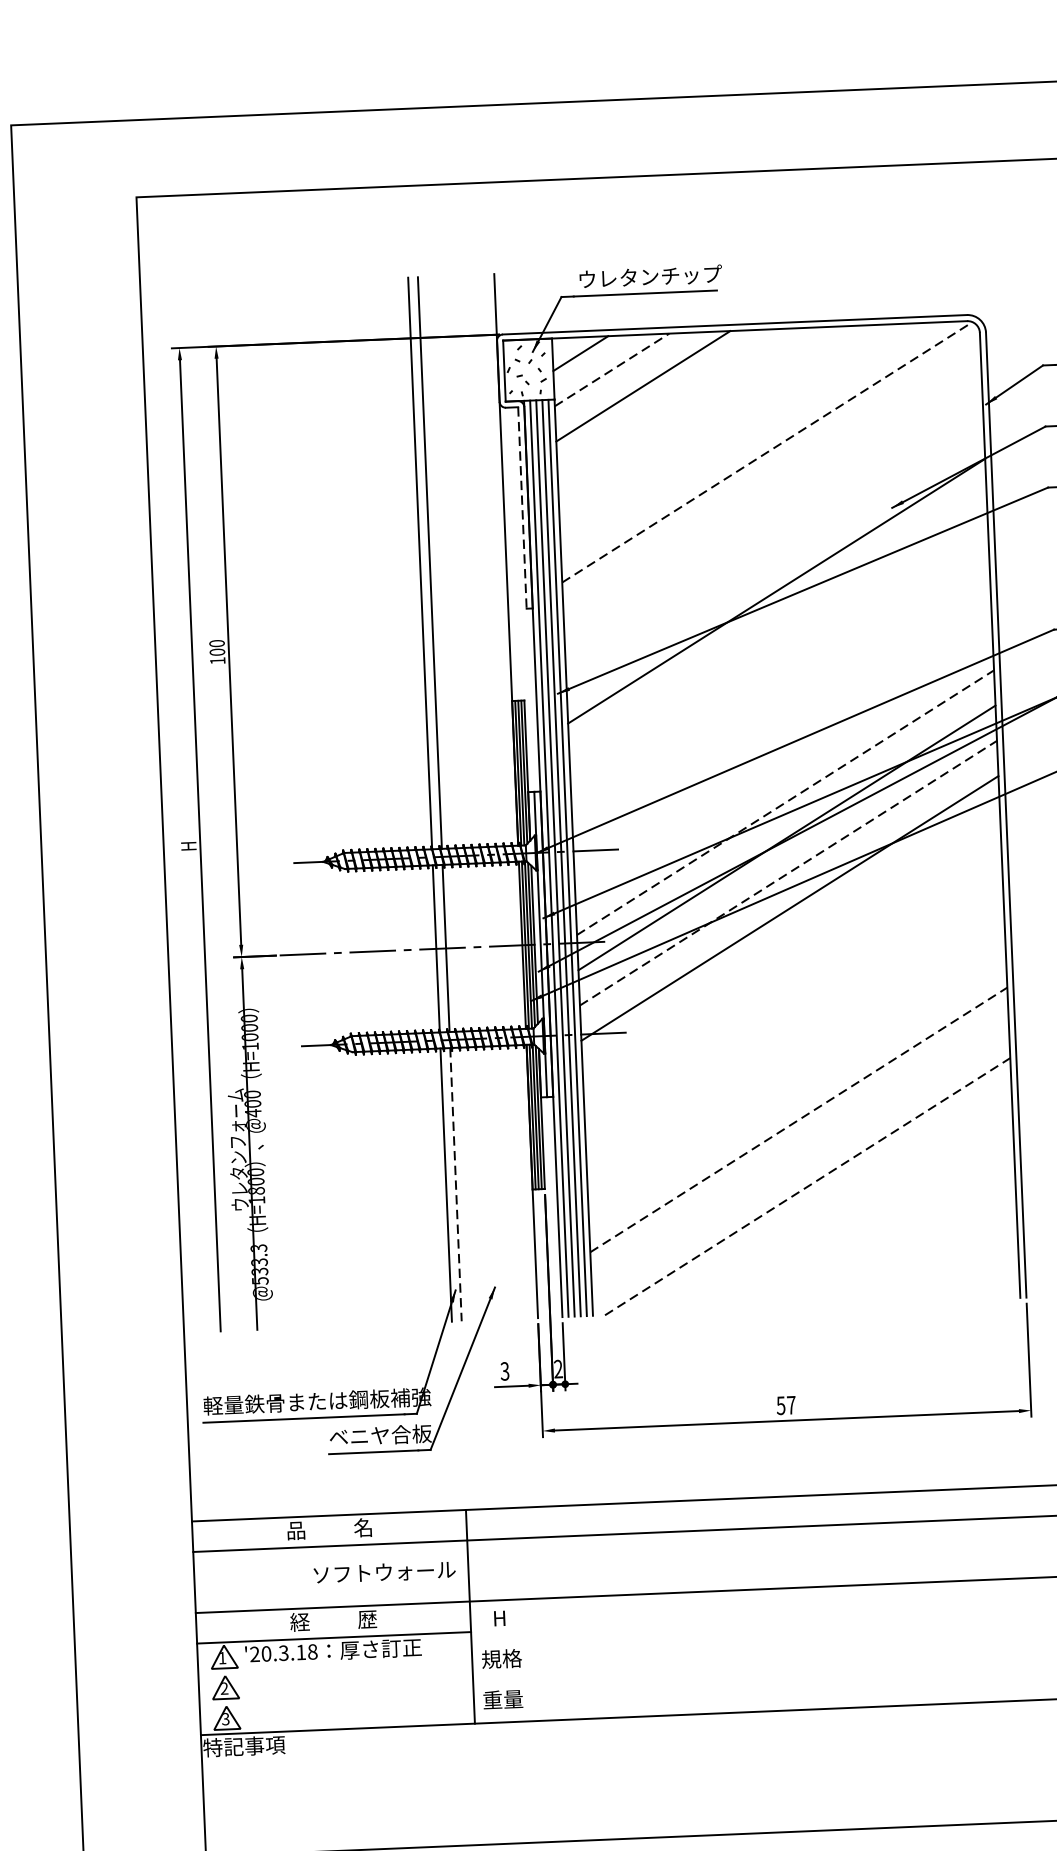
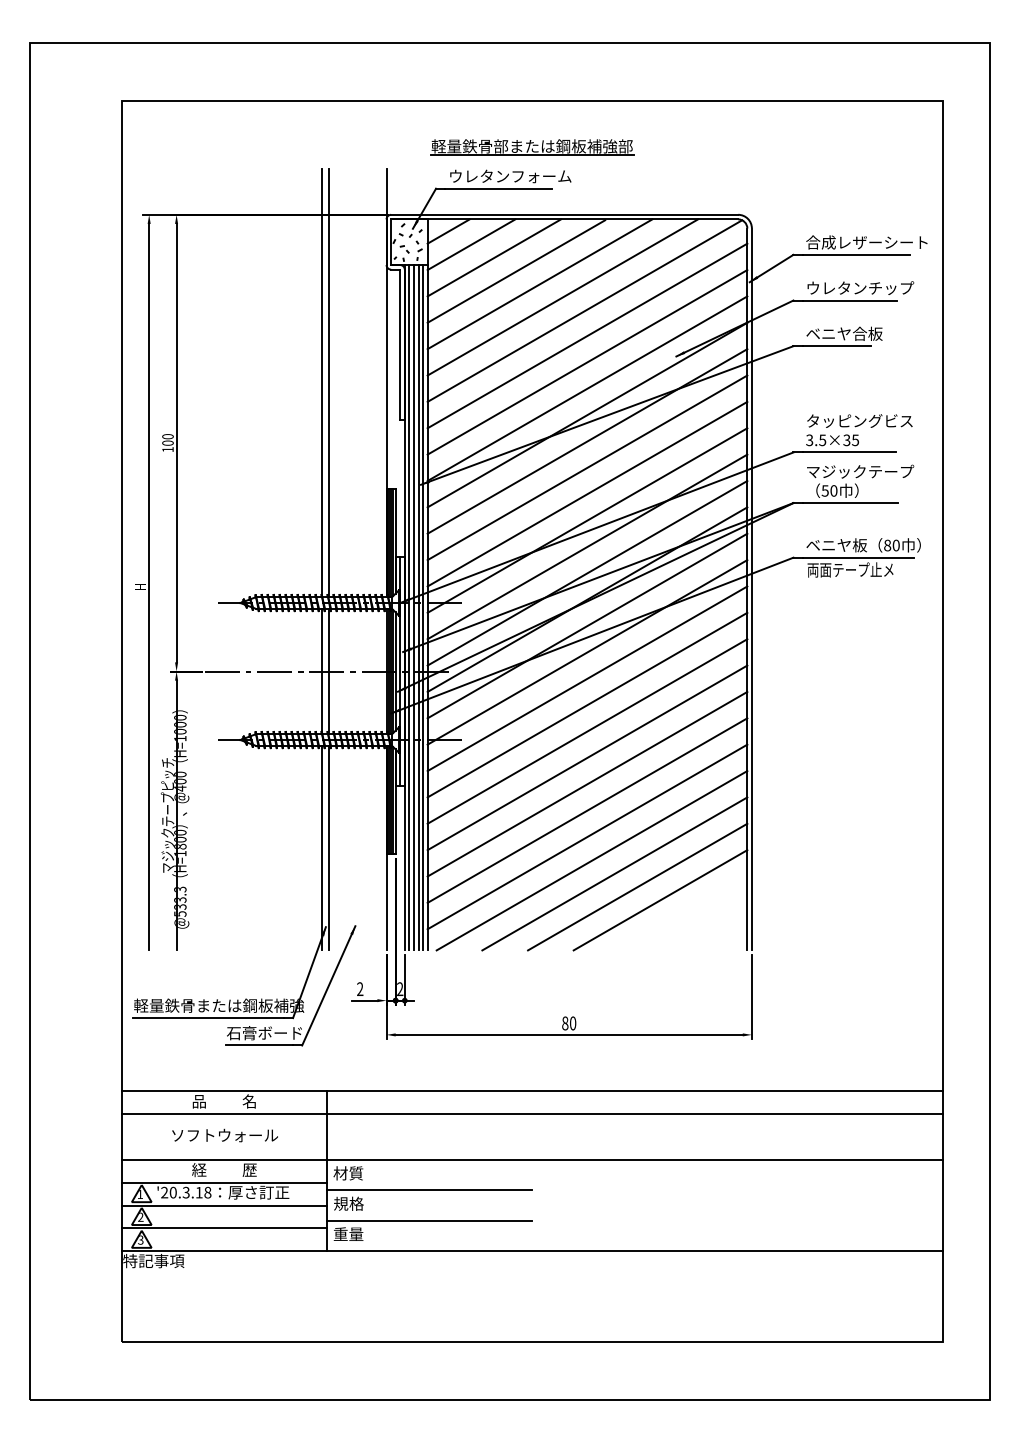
part: (688, 236) -> (532, 147), added
text: (701, 274) -> (541, 176), ウレタンチップ -> ウレタンフォーム
line: (612, 369) -> (471, 244), dashed -> solid
line: (673, 403) -> (516, 271), added
line: (705, 419) -> (539, 284), added
line: (736, 435) -> (562, 297), added
line: (766, 452) -> (584, 311), dashed -> solid
line: (772, 484) -> (587, 335), added
line: (522, 508) -> (400, 345), dashed -> solid
line: (773, 520) -> (587, 362), added
line: (775, 555) -> (587, 388), added
line: (778, 626) -> (587, 441), added
line: (779, 661) -> (587, 467), added
line: (781, 696) -> (587, 493), added
line: (782, 732) -> (587, 520), added
line: (784, 766) -> (587, 546), added
line: (785, 802) -> (587, 573), dashed -> solid
line: (788, 873) -> (587, 626), dashed -> solid
line: (791, 943) -> (587, 678), added
line: (792, 978) -> (587, 704), added
line: (794, 1014) -> (587, 731), added
line: (795, 1048) -> (587, 757), added
line: (797, 1083) -> (587, 783), added
line: (798, 1119) -> (587, 810), dashed -> solid
text: (237, 1150) -> (167, 815), ウレタンフォーム -> マジックテープピッチ
line: (800, 1154) -> (587, 836), added
line: (456, 1185) -> (329, 848), dashed -> solid
line: (808, 1186) -> (592, 860), dashed -> solid
line: (838, 1202) -> (614, 873), added
line: (869, 1218) -> (637, 886), added
line: (901, 1236) -> (660, 900), added
text: (505, 1371) -> (360, 989), 3 -> 2
text: (786, 1405) -> (569, 1023), 57 -> 80
text: (380, 1435) -> (265, 1033), ベニヤ合板 -> 石膏ボード
text: (383, 1572) -> (224, 1135), moved
text: (499, 1618) -> (348, 1173), H -> 材質
line: (608, 1636) -> (429, 1190), added
line: (334, 1668) -> (223, 1205), added
line: (610, 1676) -> (429, 1220), added
line: (335, 1698) -> (223, 1228), added

